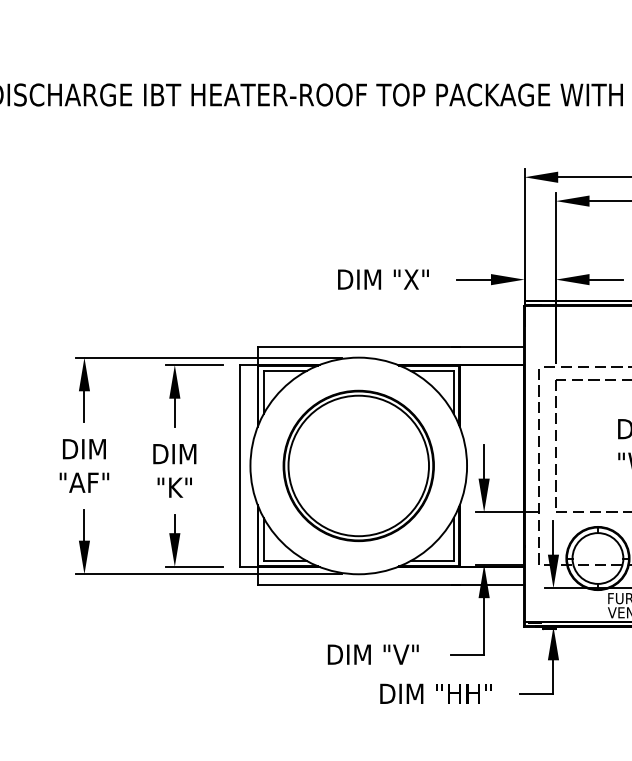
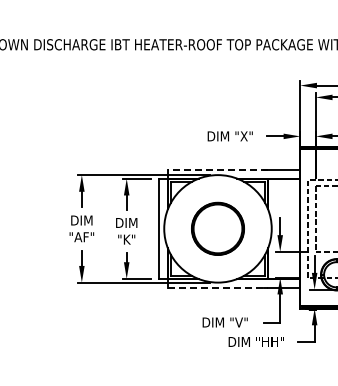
line: (357, 348) -> (217, 170), solid -> dashed
part: (357, 465) -> (217, 228), size x0.7
line: (359, 584) -> (218, 287), solid -> dashed

